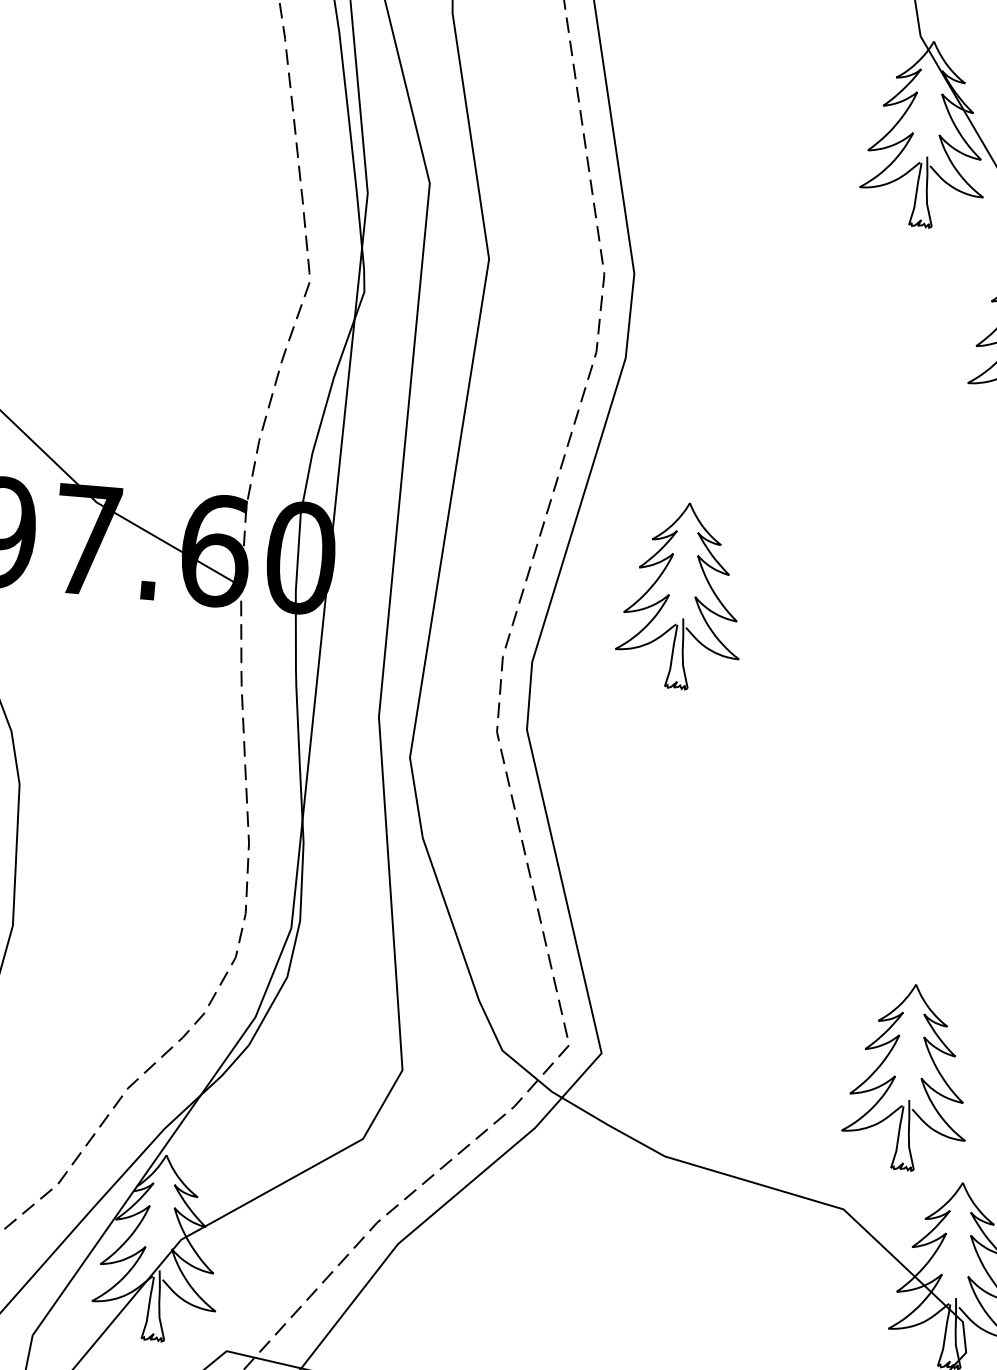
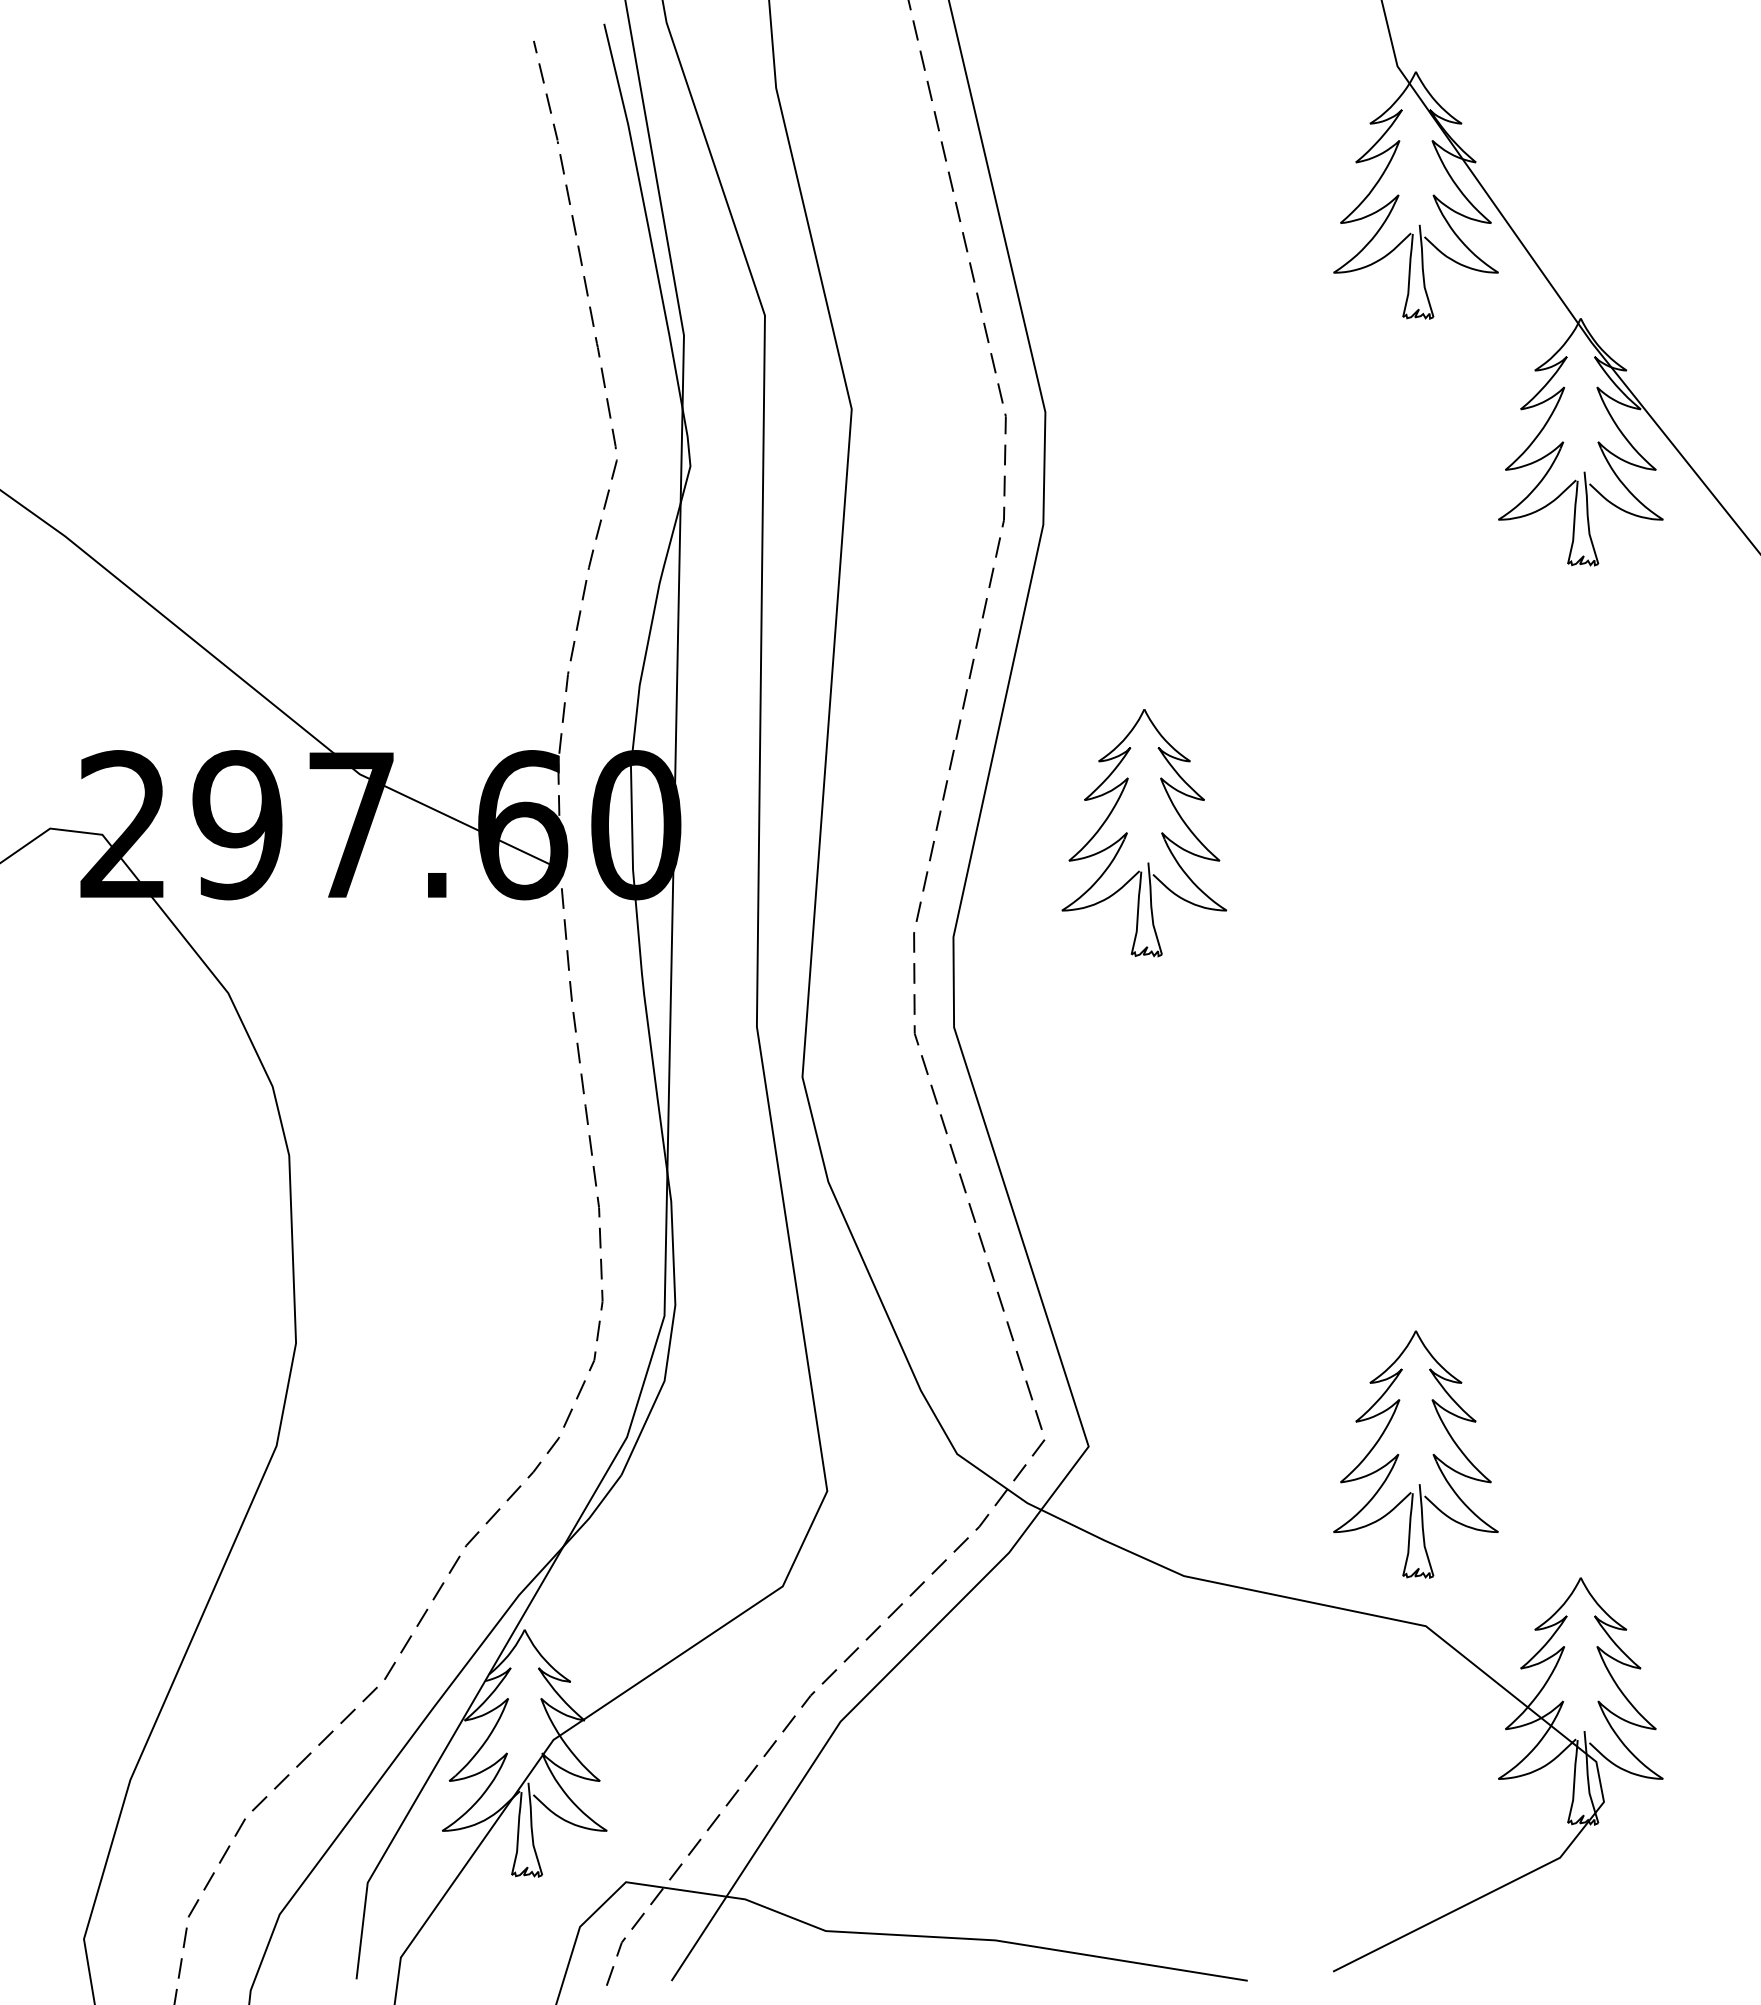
part: (895, 1076) -> (1399, 1454), moved

